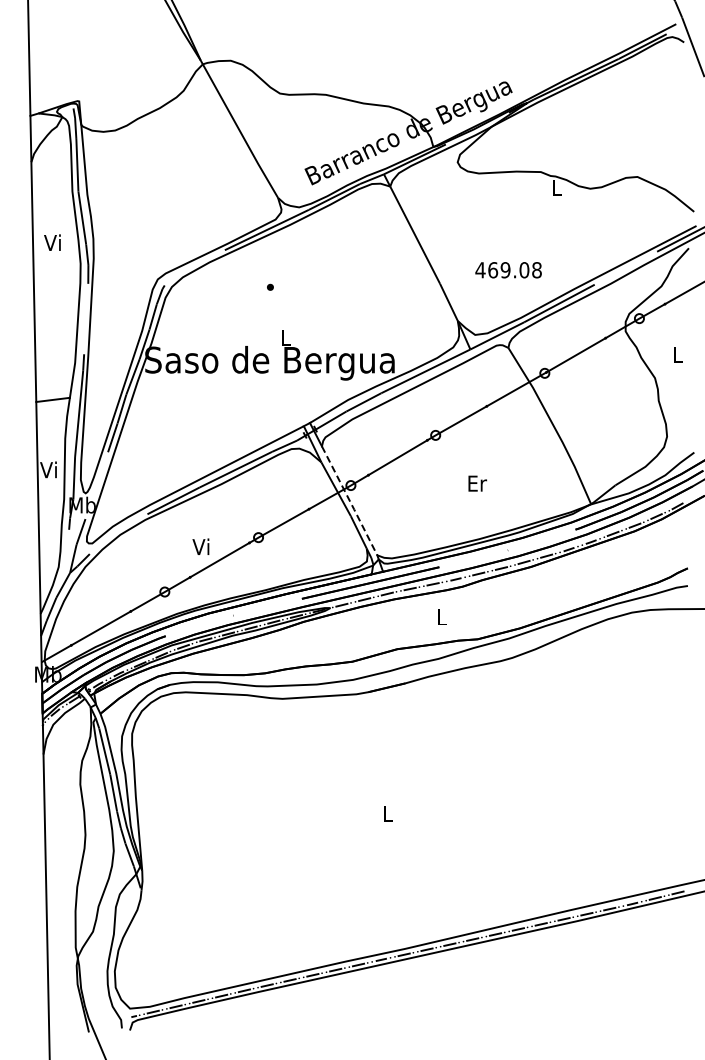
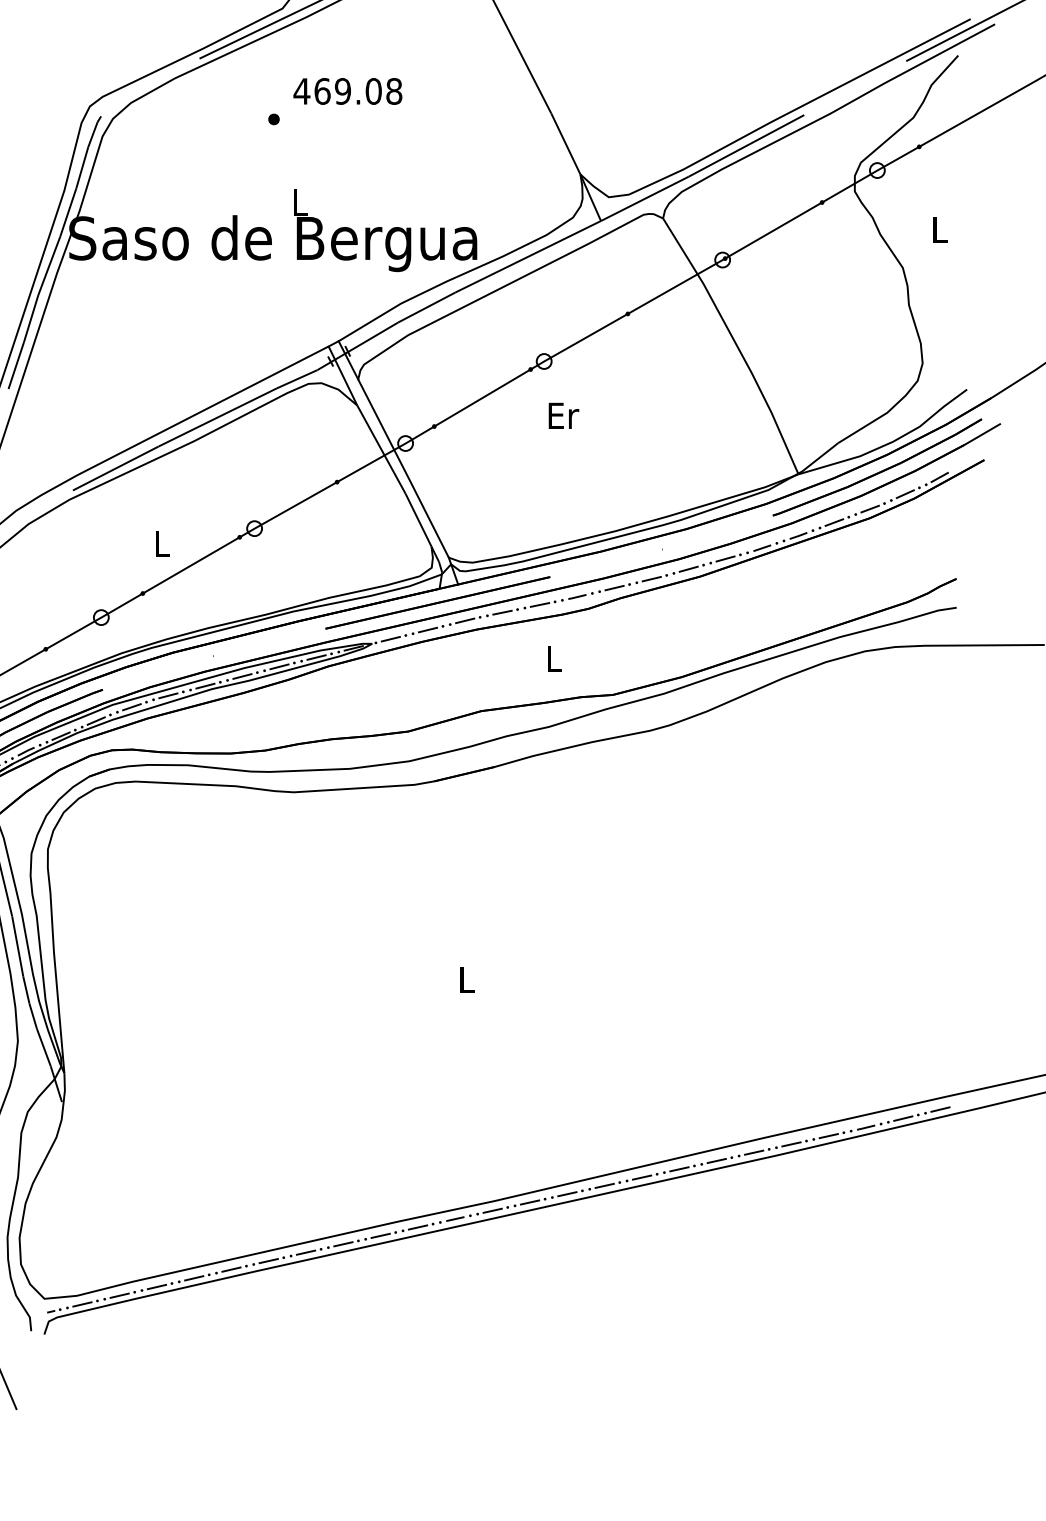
text: (508, 270) -> (347, 91), moved
text: (477, 483) -> (563, 415), moved
line: (350, 501) -> (404, 469), dashed -> solid
text: (200, 546) -> (159, 543), Vi -> L

